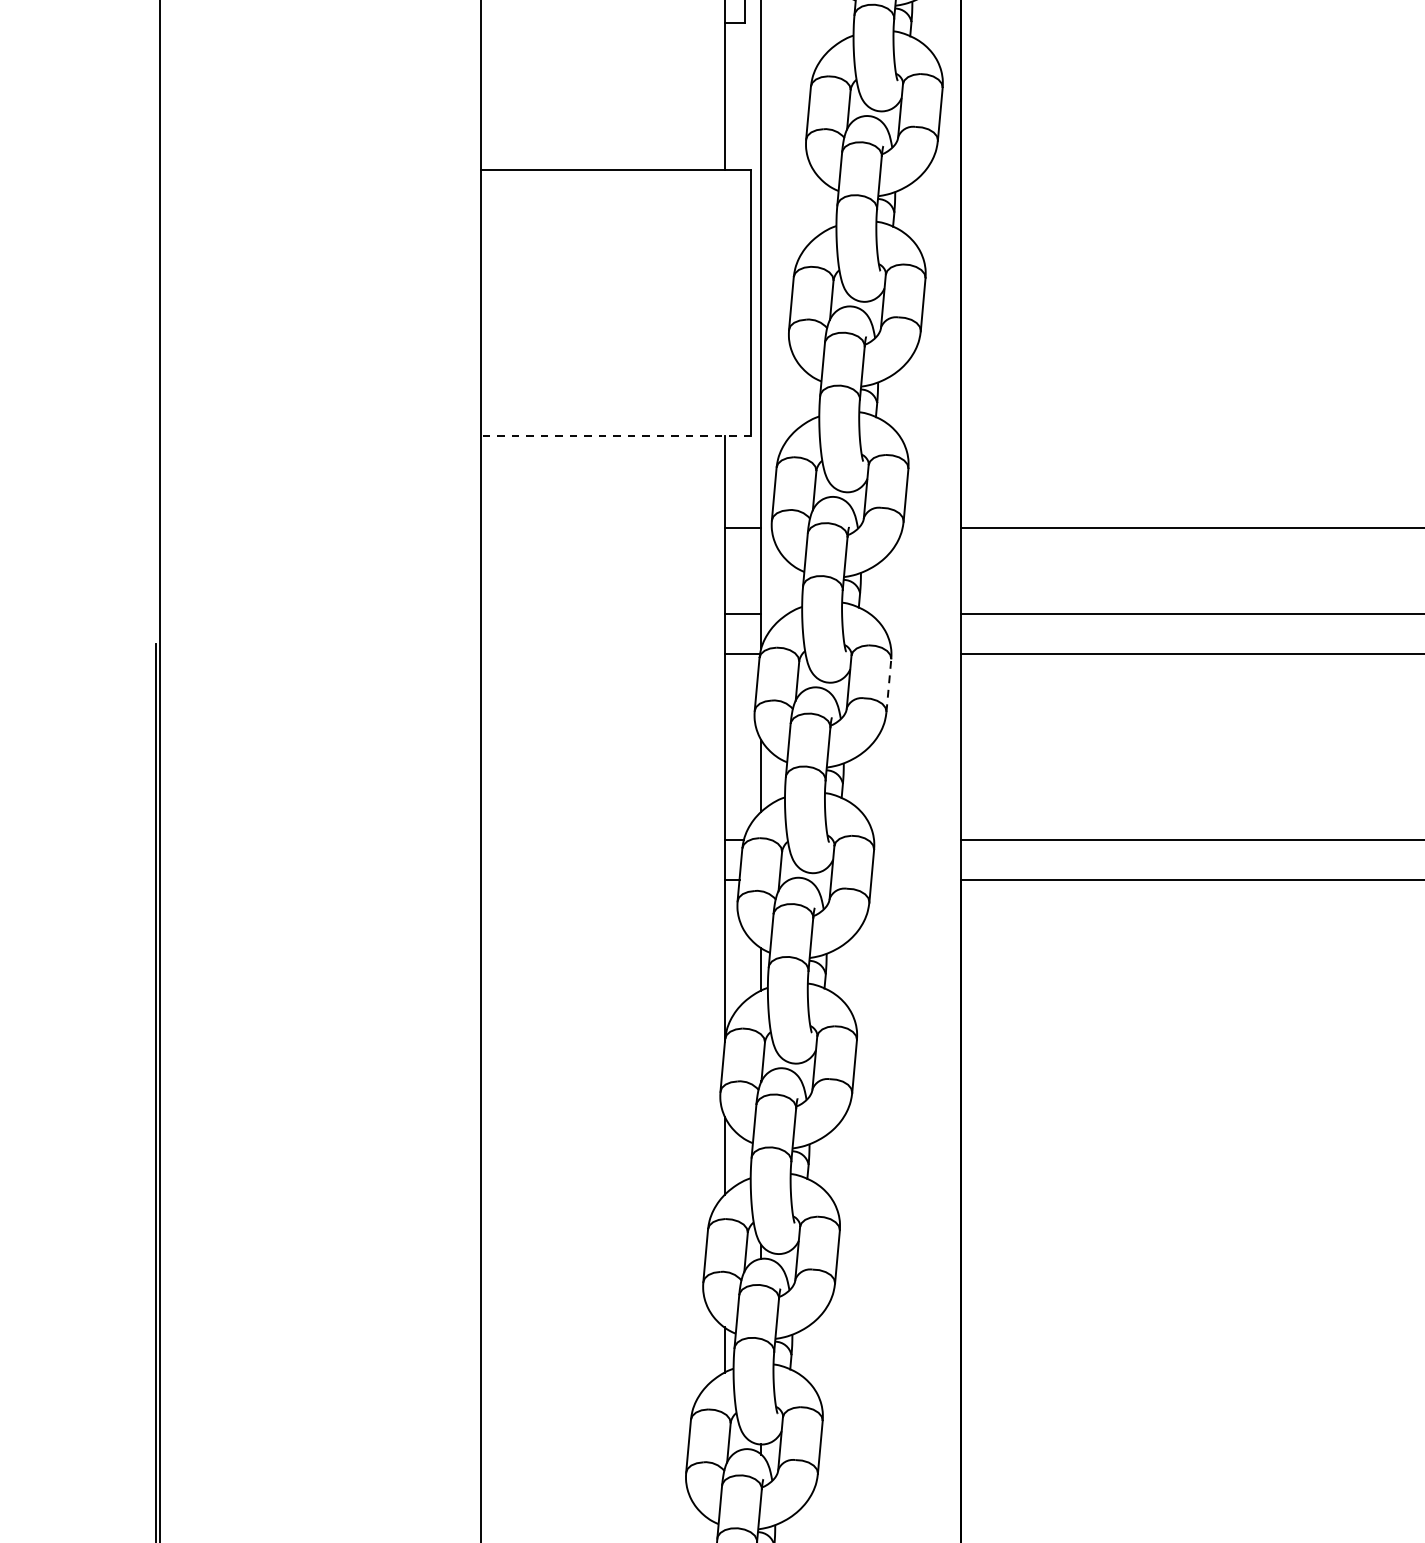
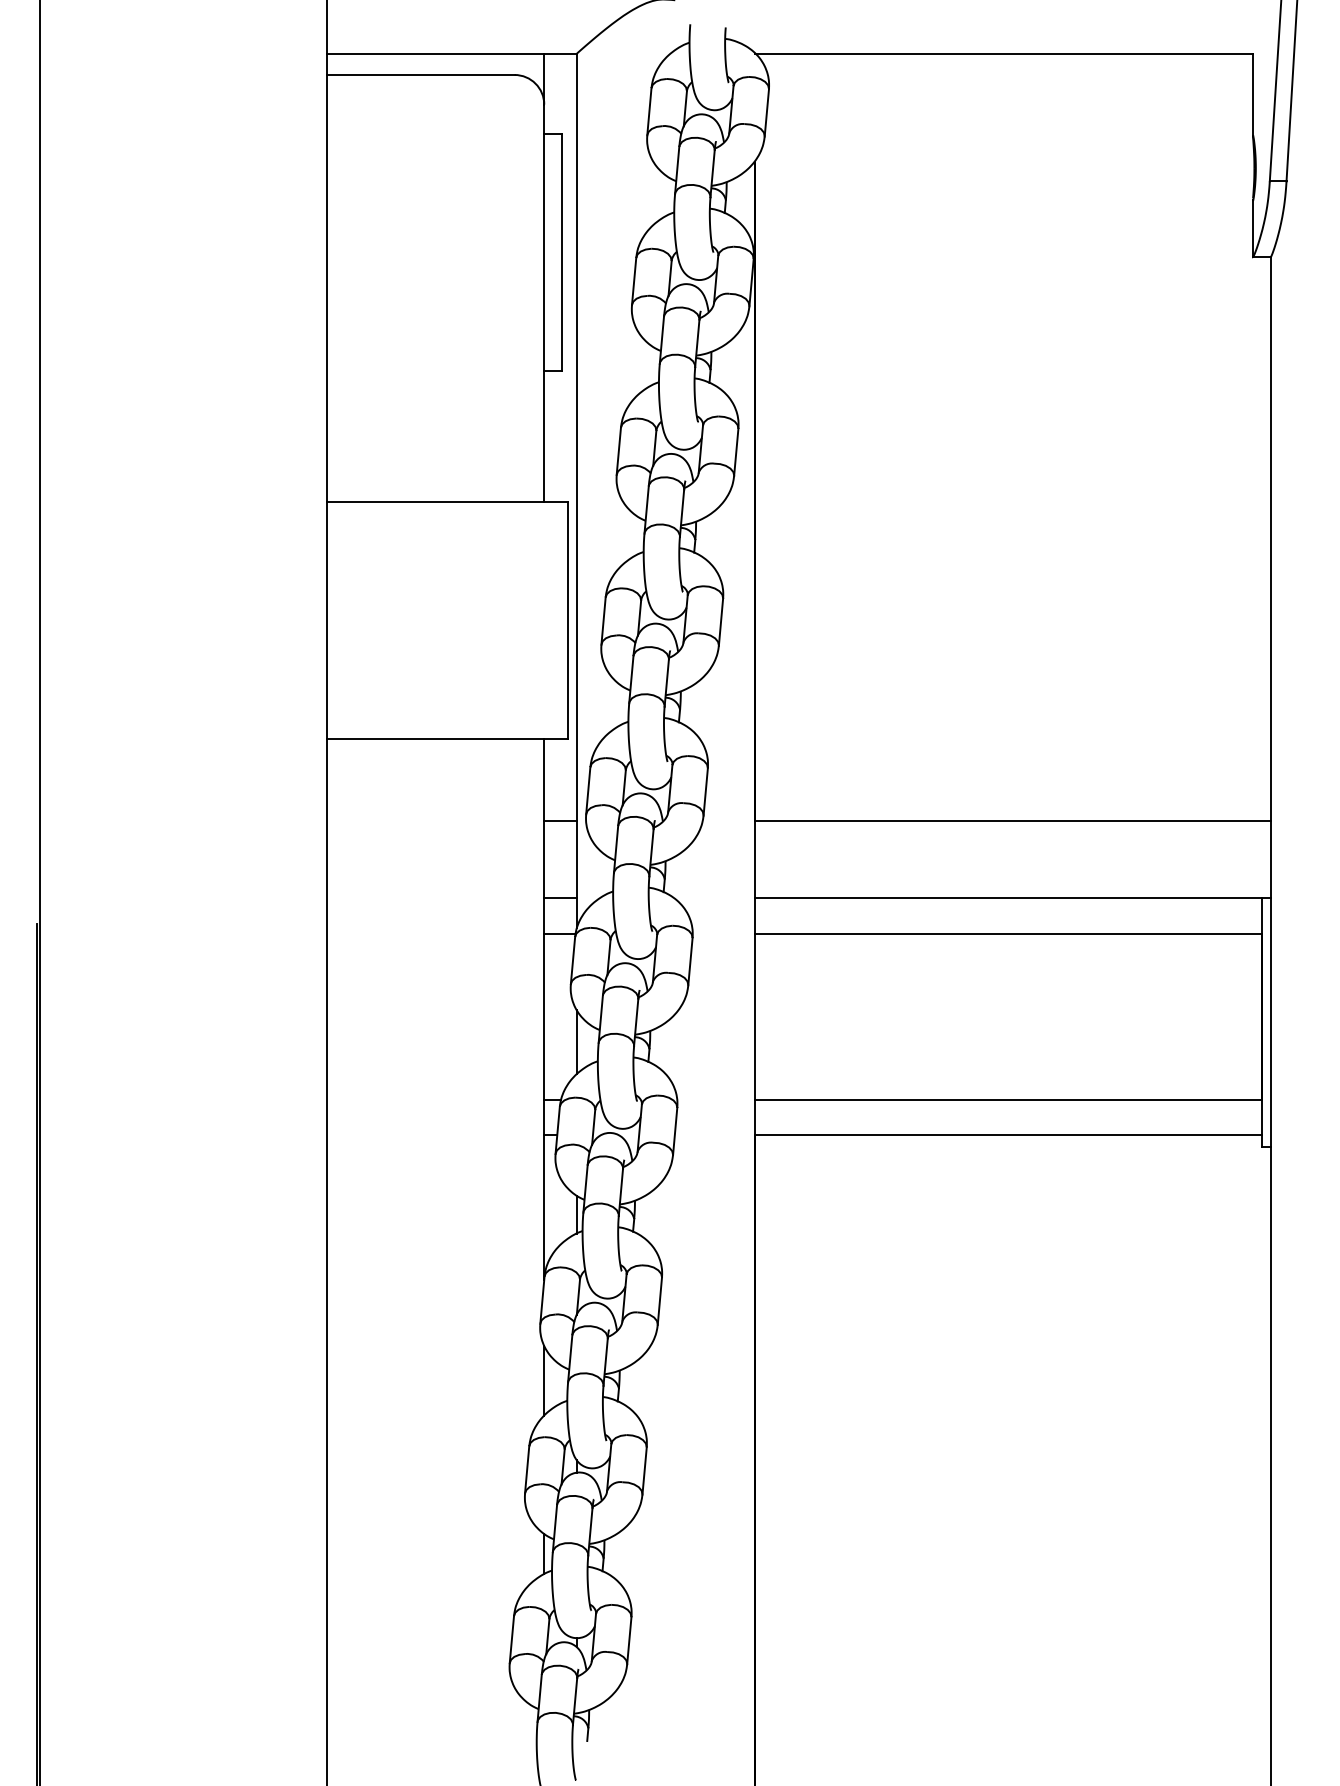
line: (616, 435) -> (447, 738), dashed -> solid
line: (888, 685) -> (690, 961), dashed -> solid

